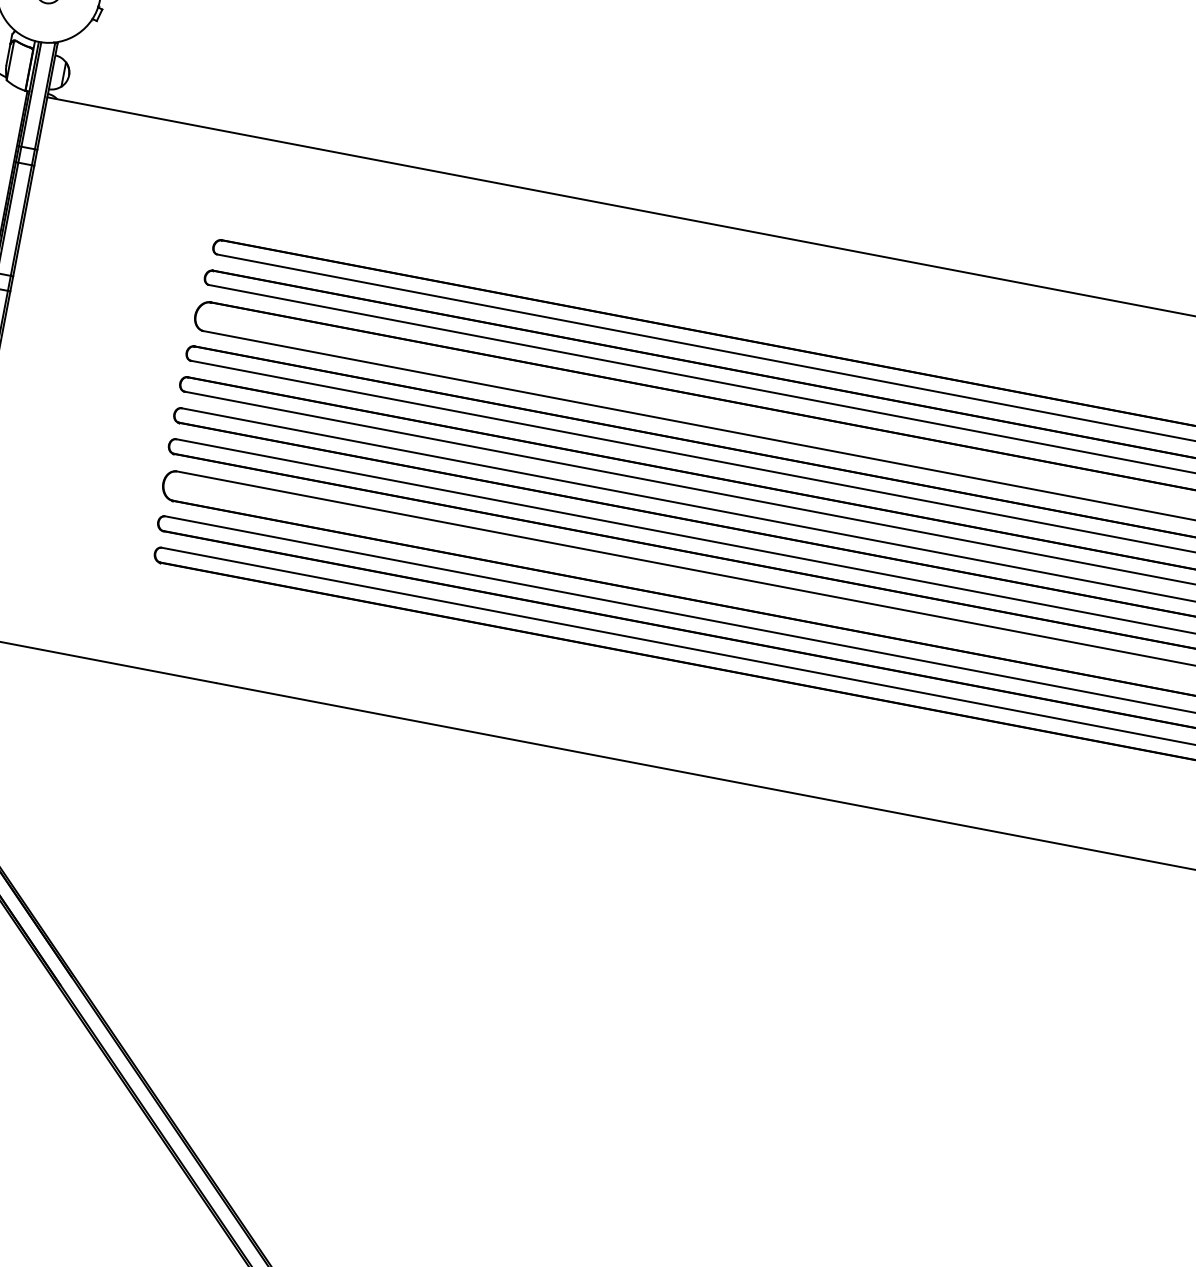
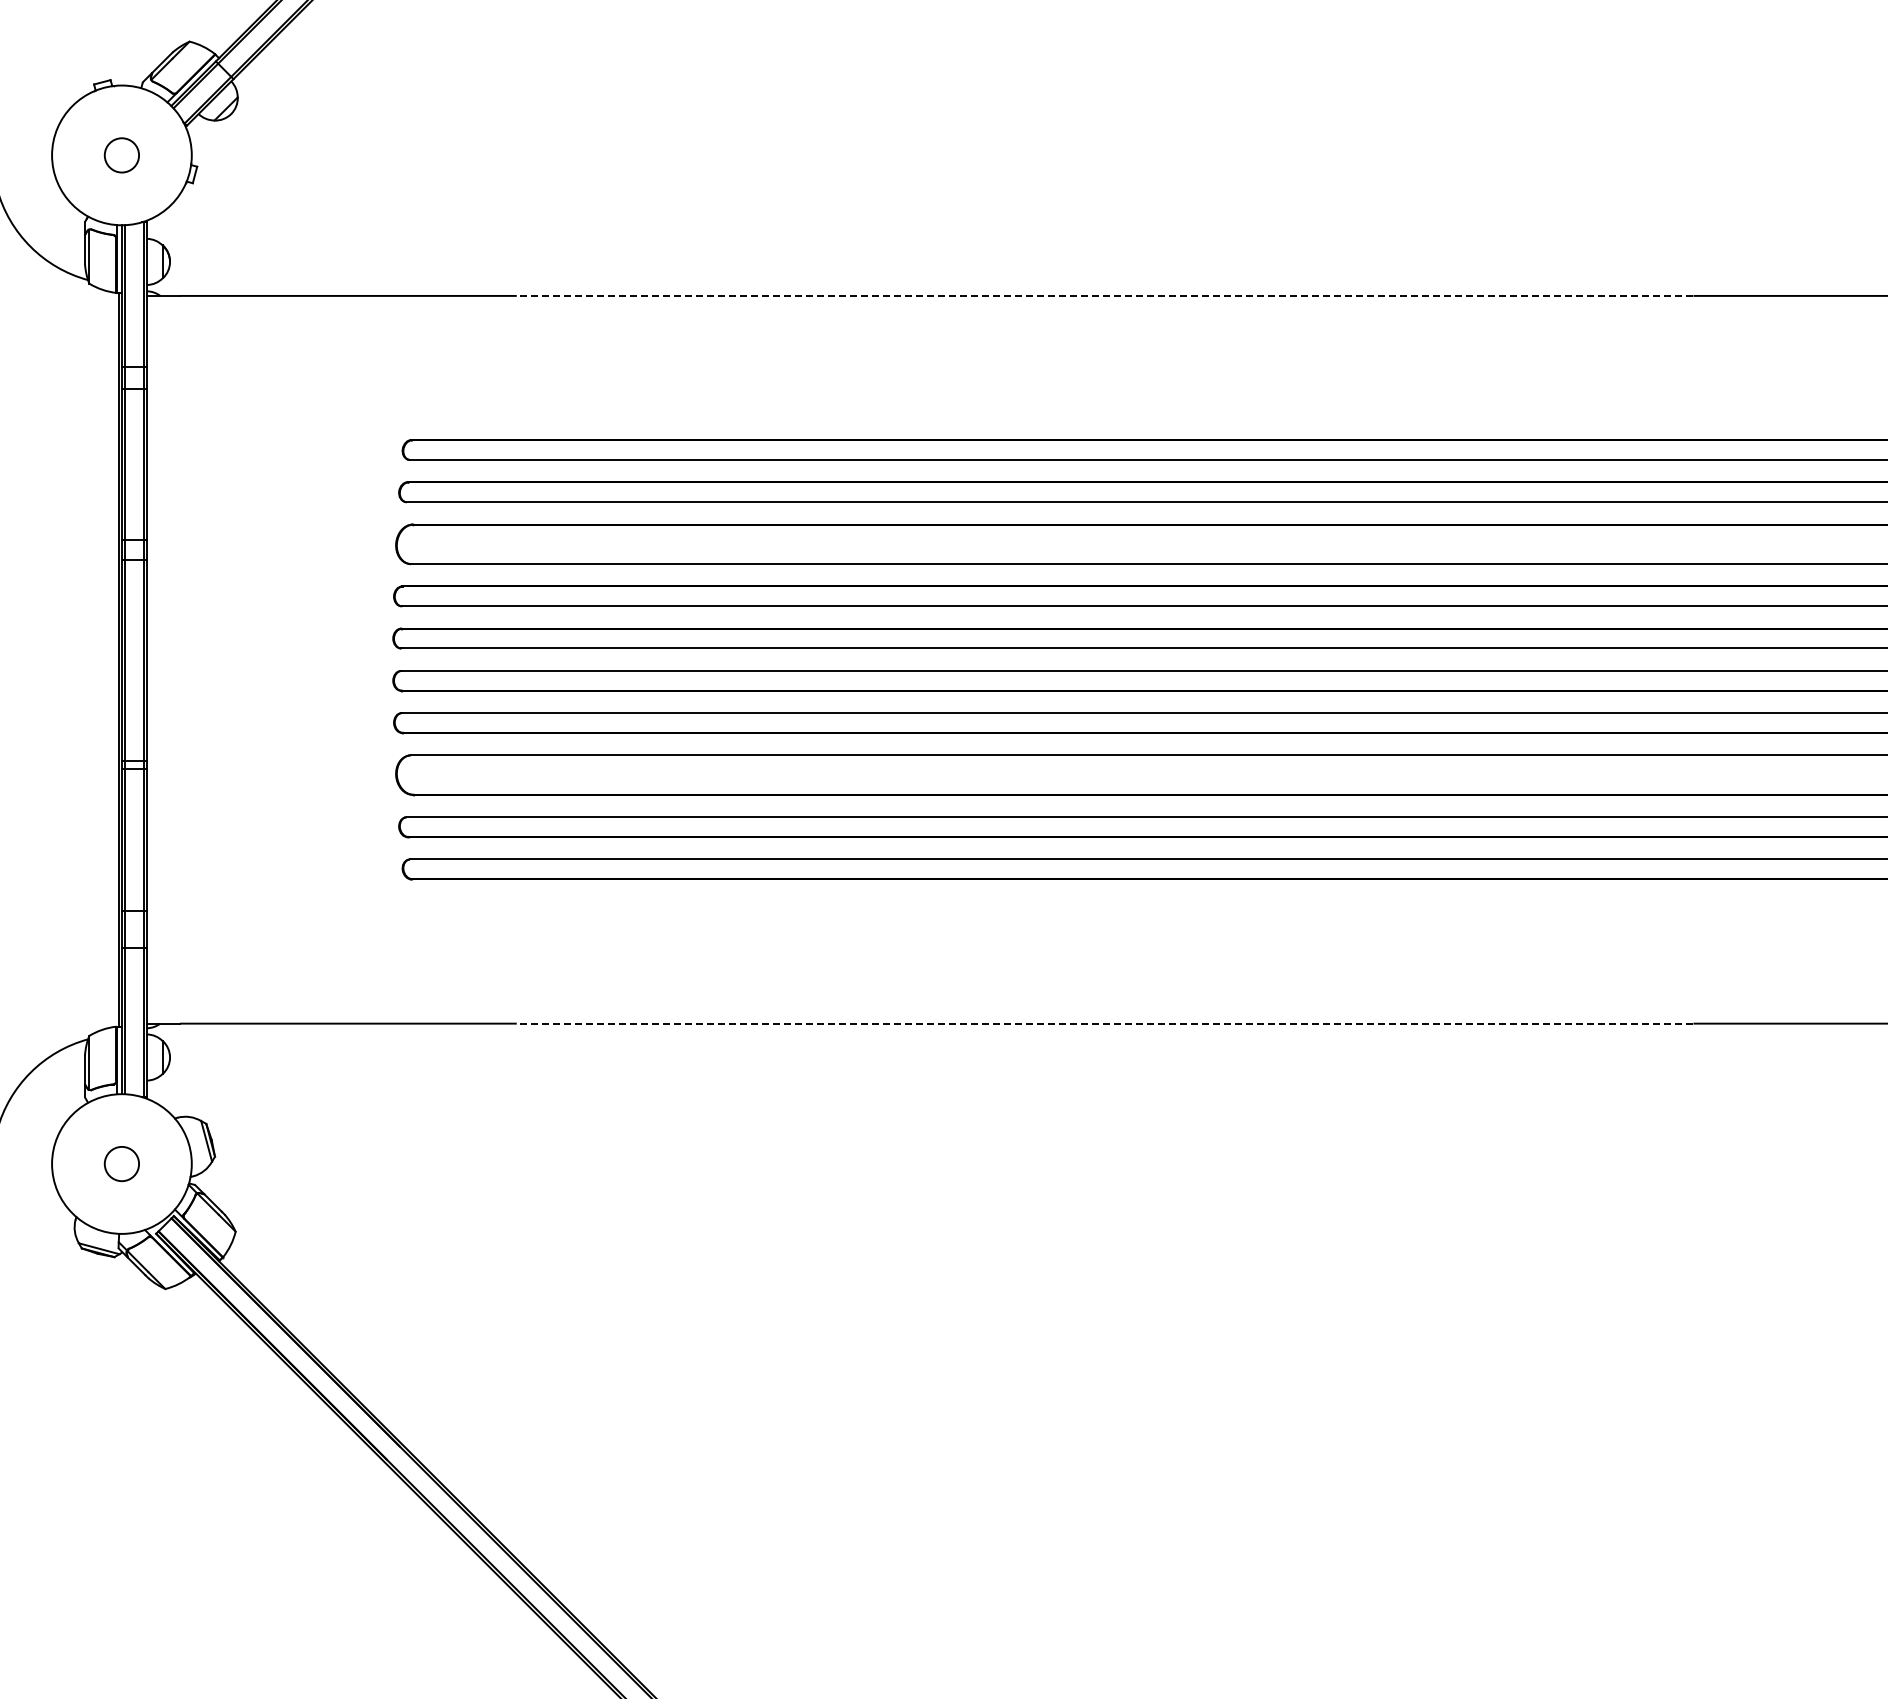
line: (750, 231) -> (1104, 295), solid -> dashed
line: (648, 765) -> (1104, 1023), solid -> dashed

